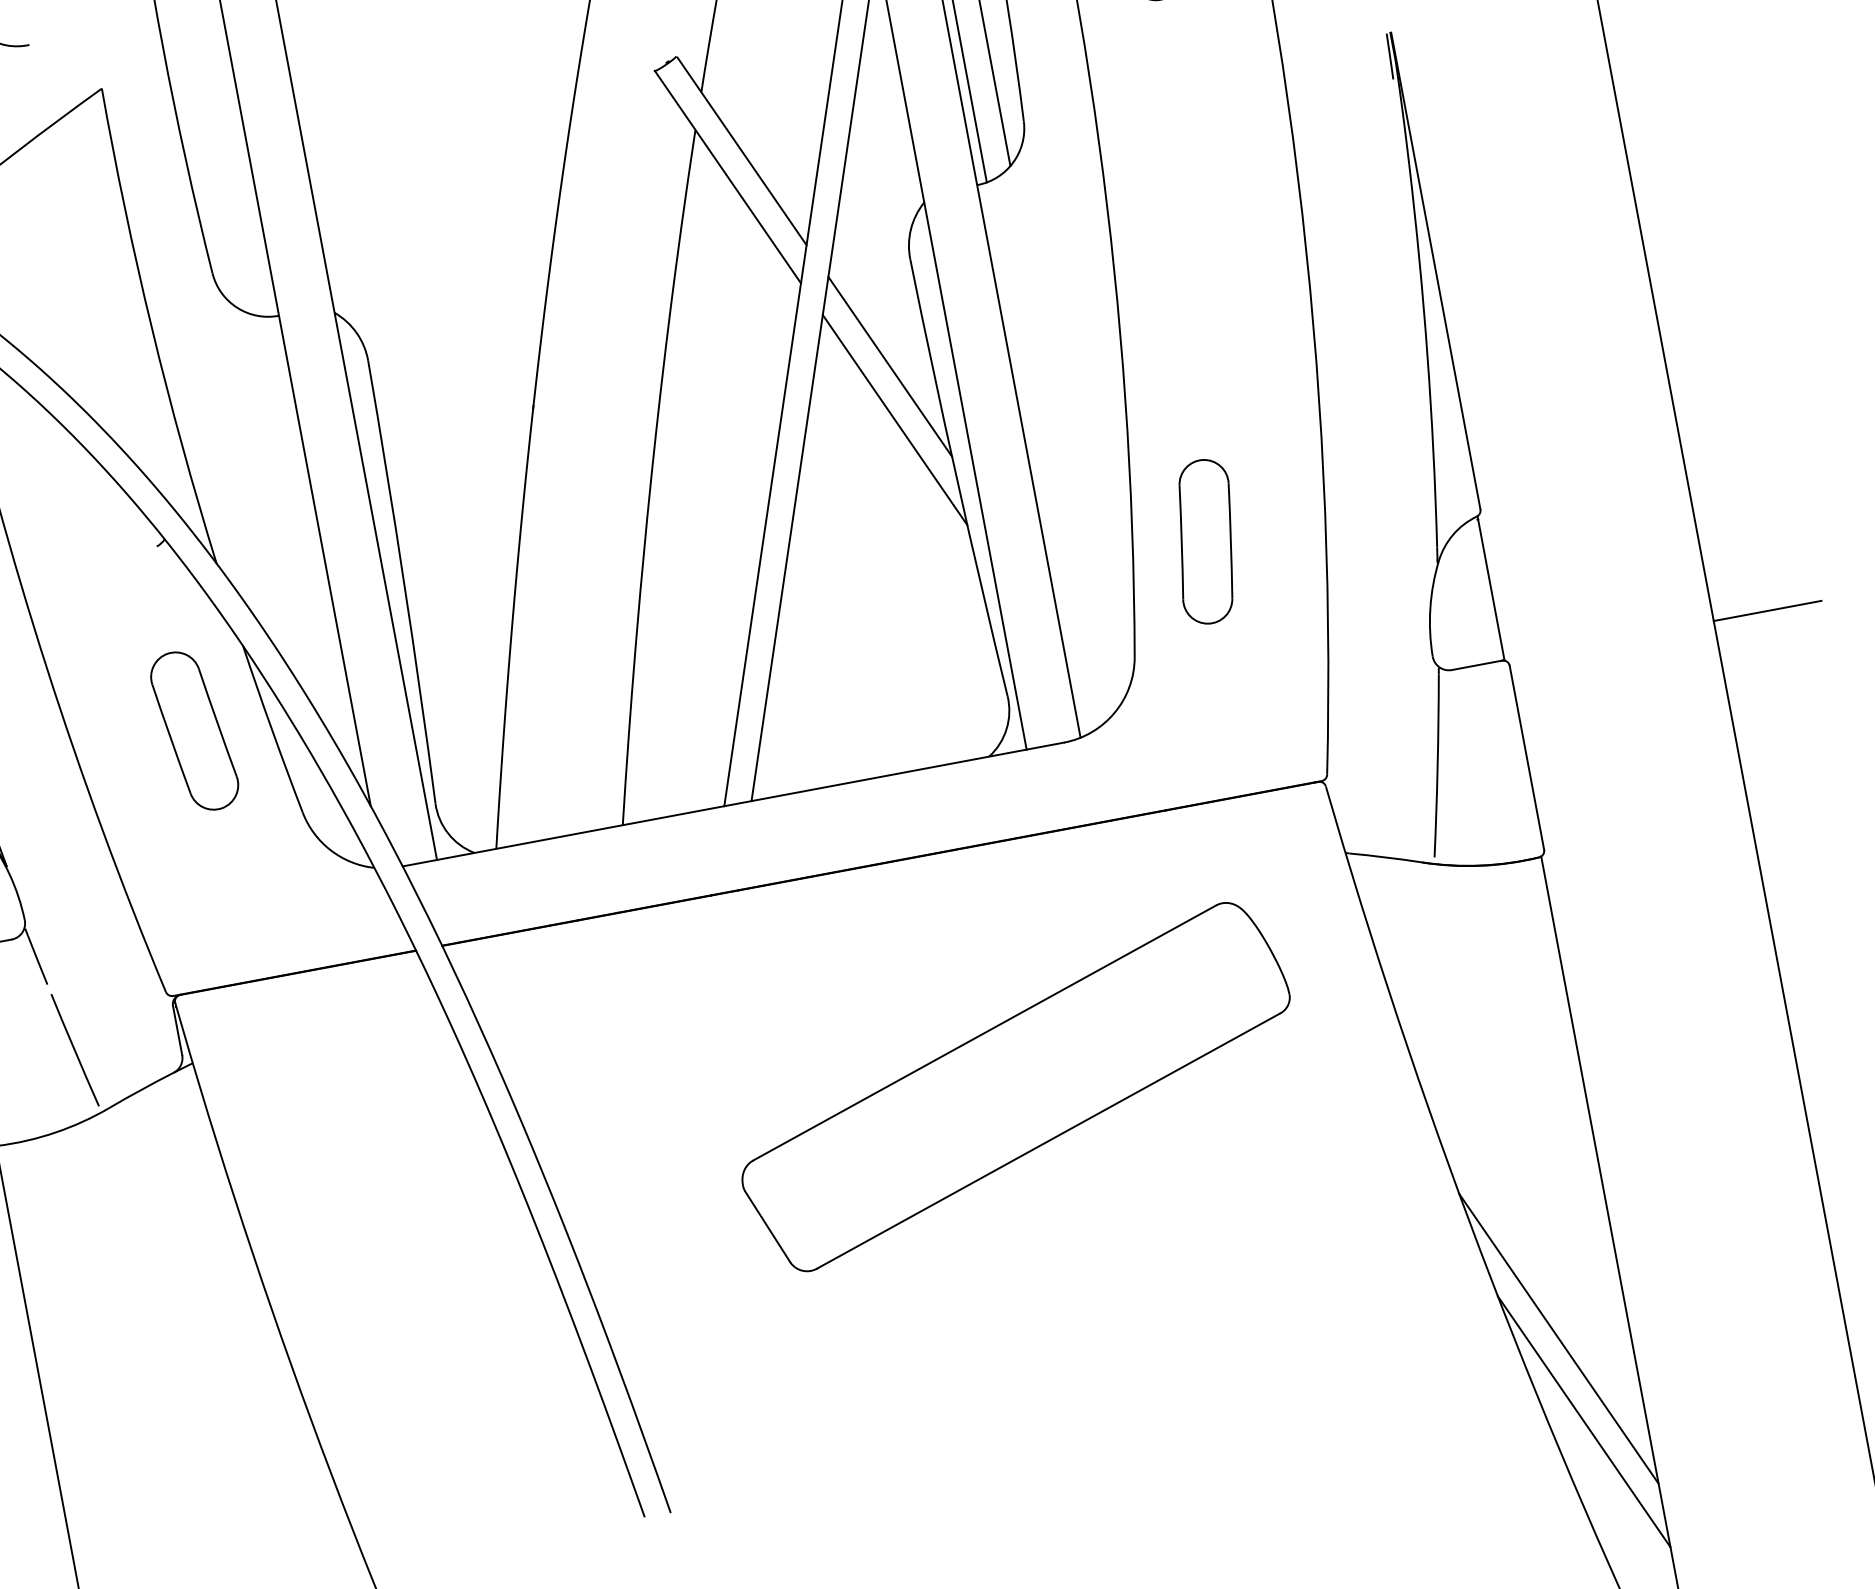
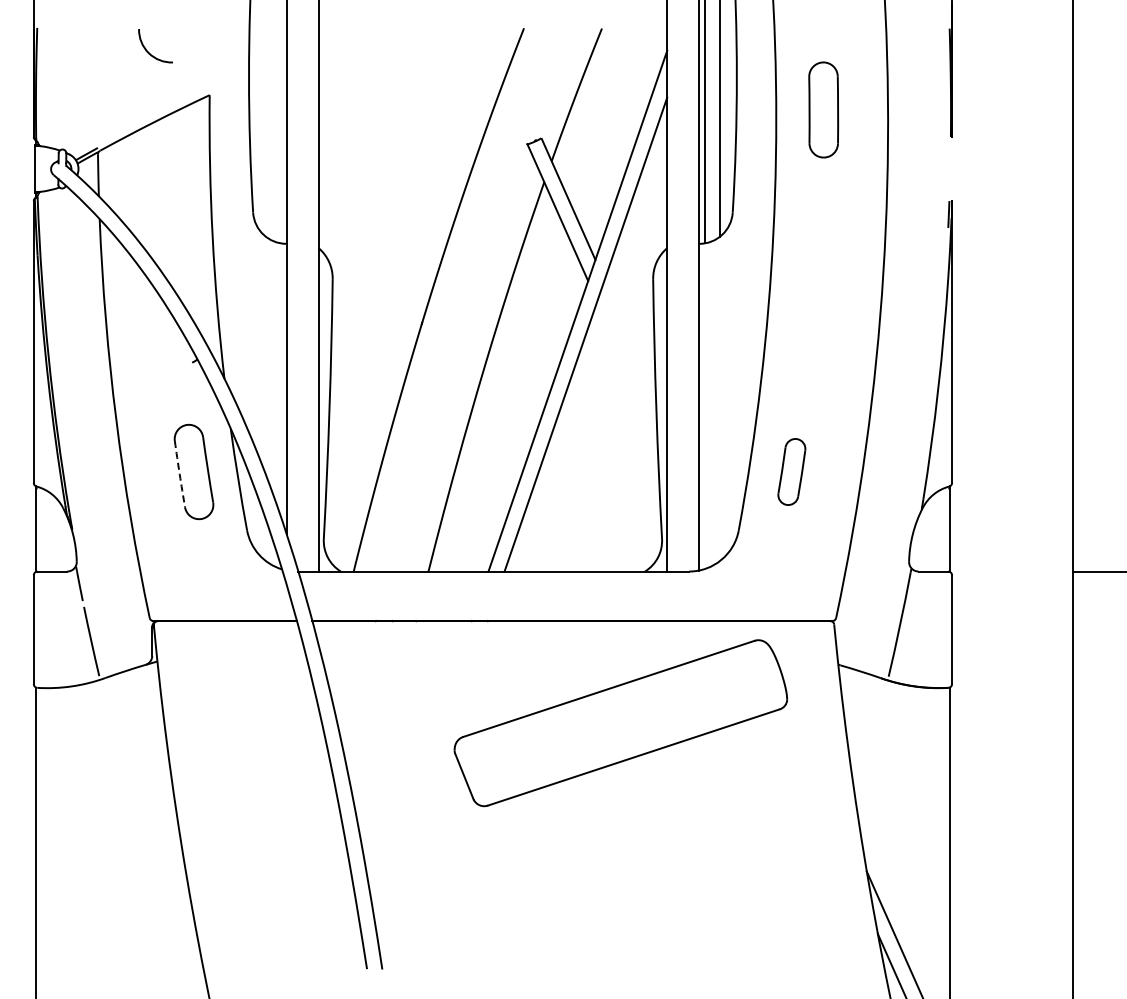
line: (889, 367) -> (629, 338), removed
line: (895, 420) -> (627, 369), removed
part: (1205, 541) -> (791, 471), size x0.7
arc: (170, 739) -> (179, 474), solid -> dashed
part: (1015, 1087) -> (620, 723), moved

